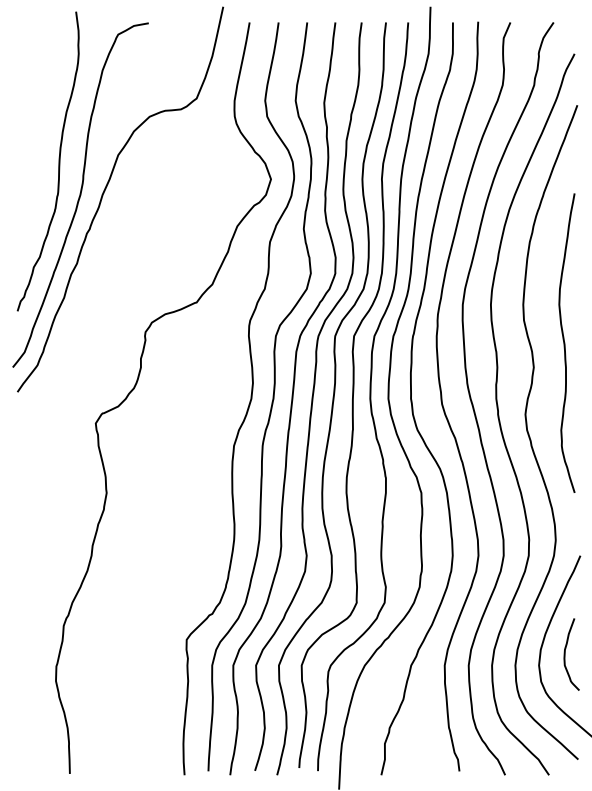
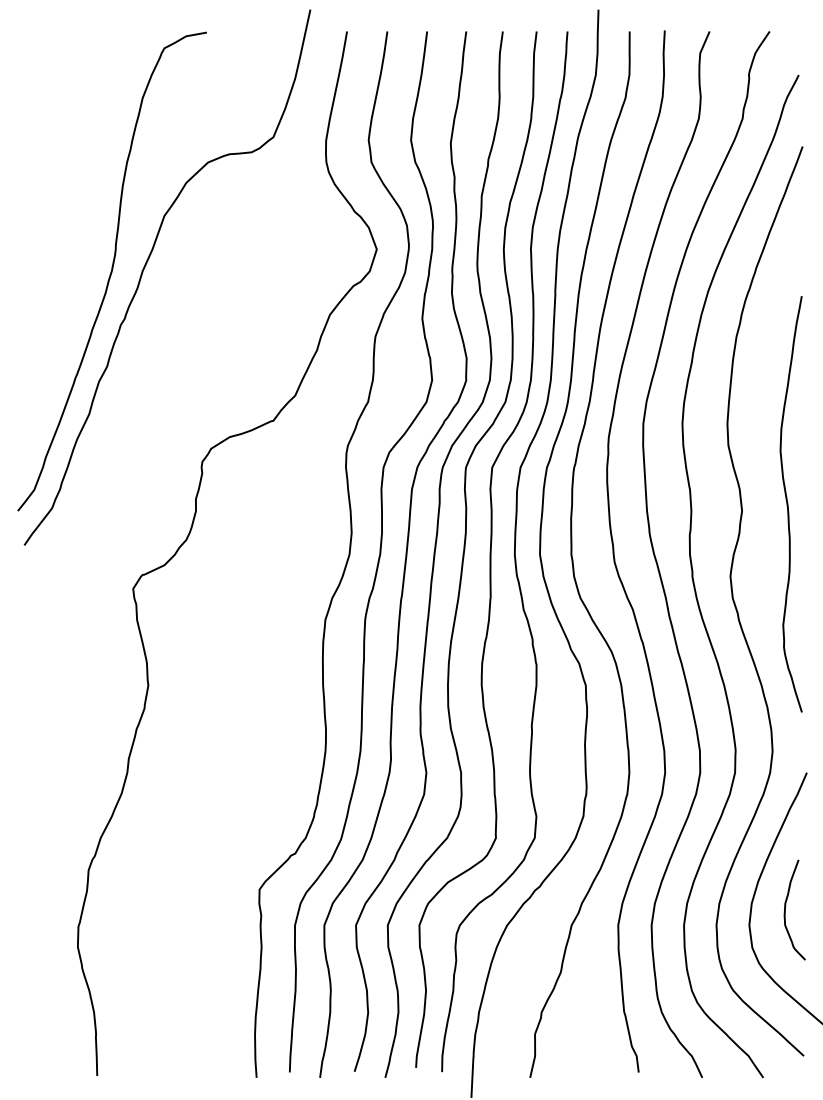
curve: (58, 161) -> (81, 224), removed
curve: (565, 343) -> (788, 504), moved

